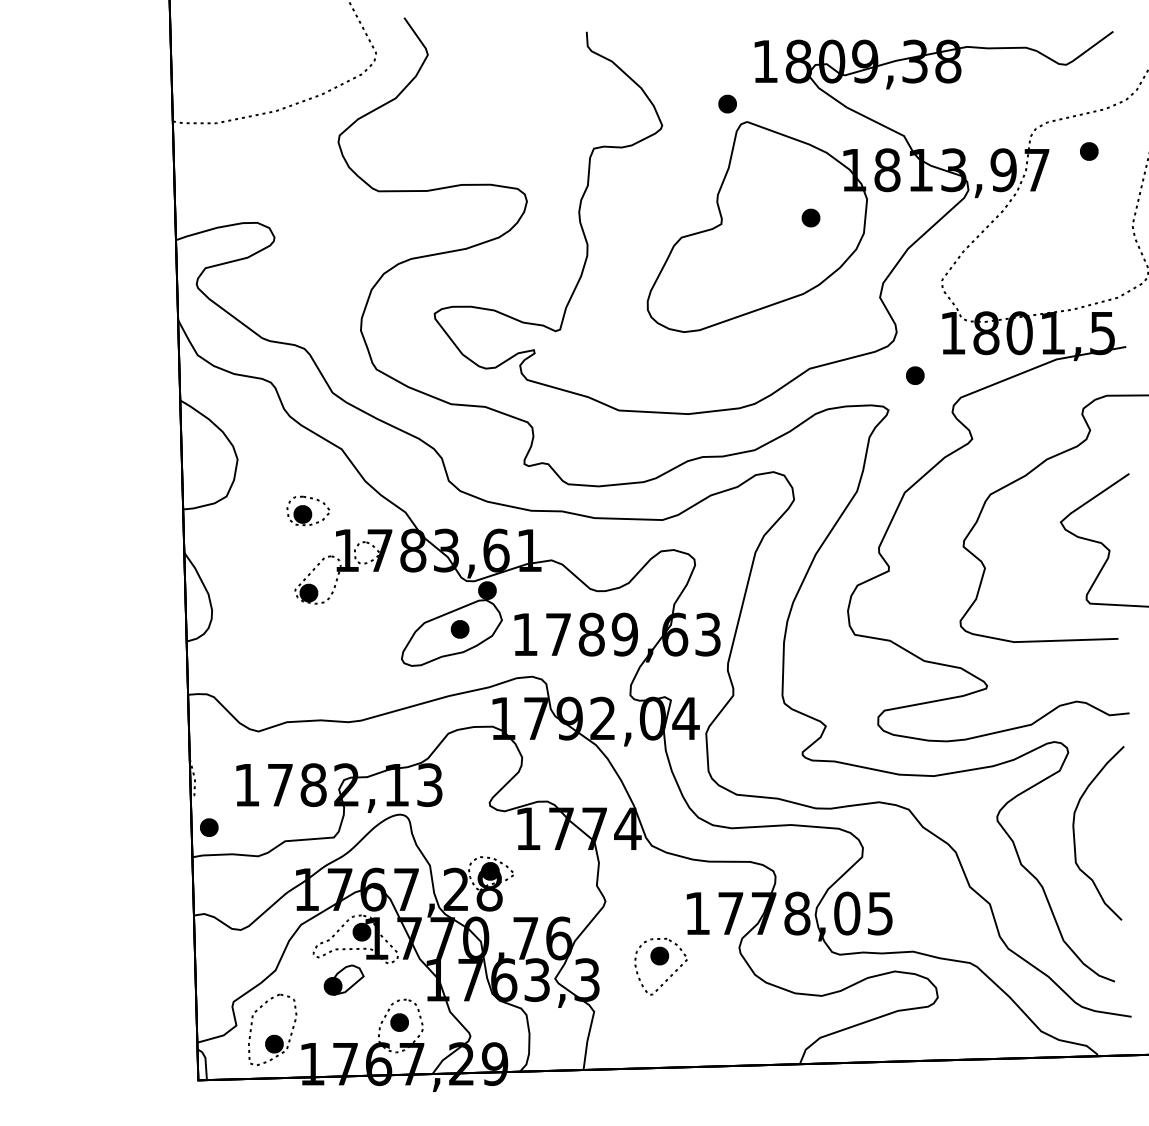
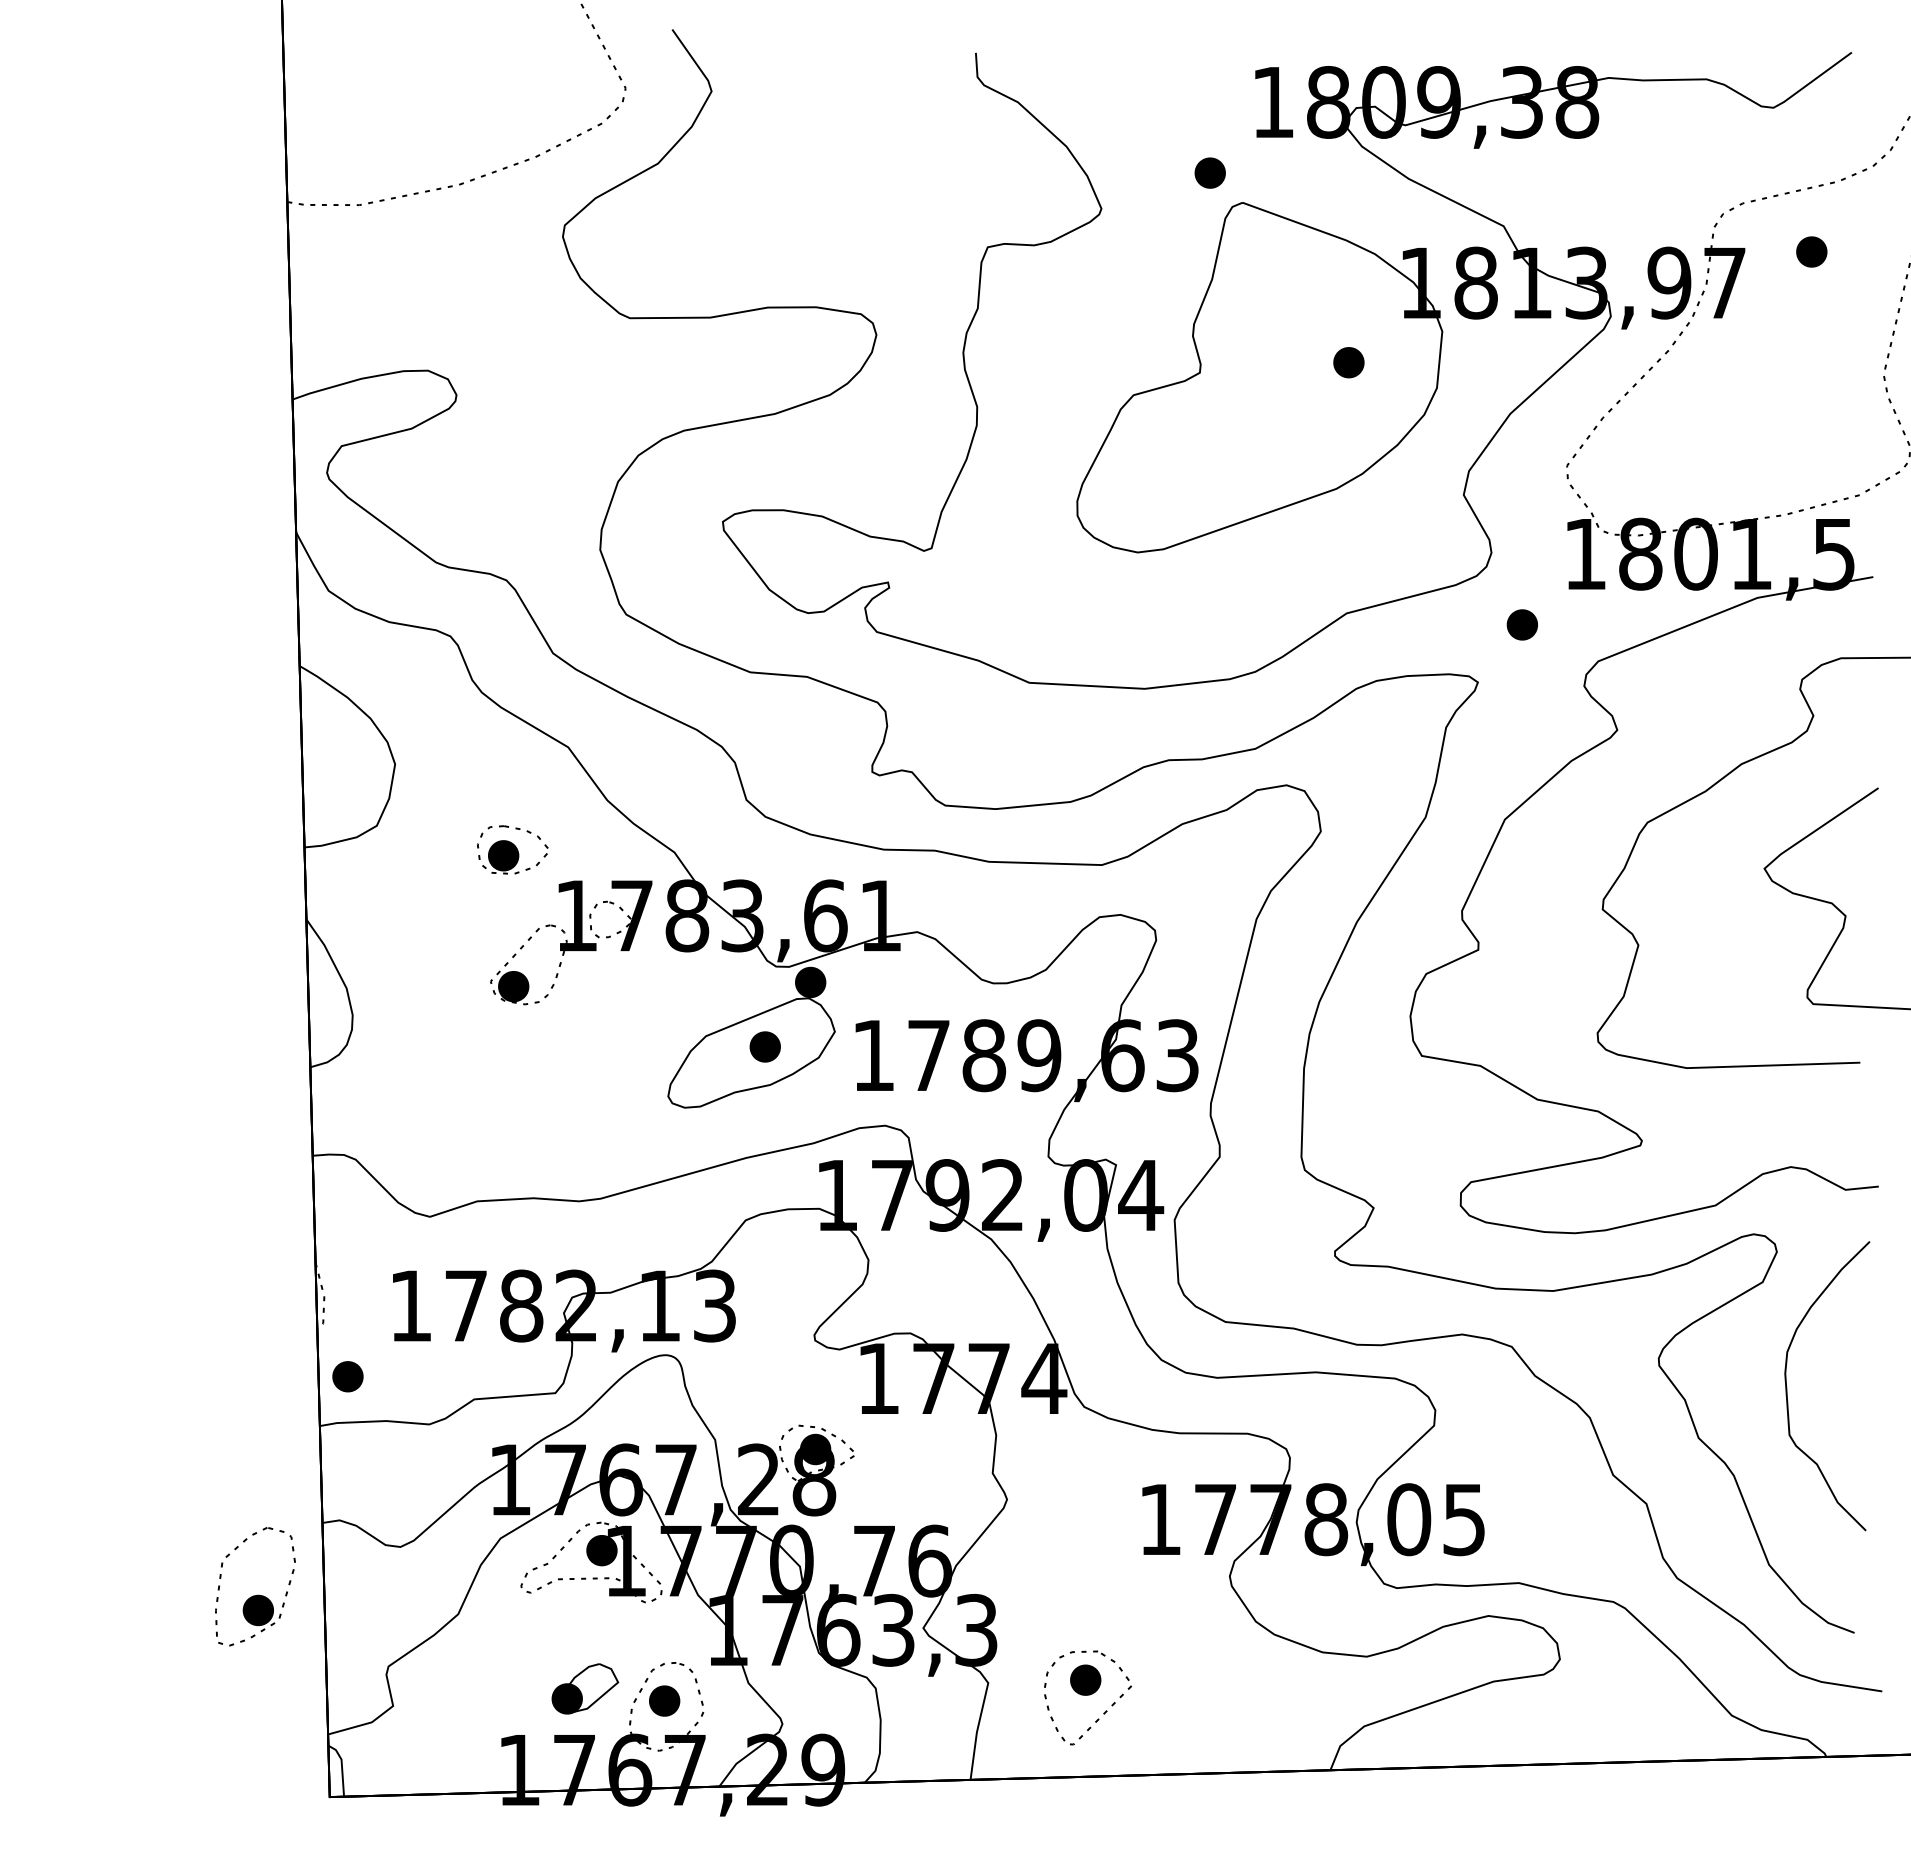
part: (660, 966) -> (1086, 1697), moved
part: (343, 979) -> (584, 1687), moved
part: (272, 1029) -> (255, 1586), moved

